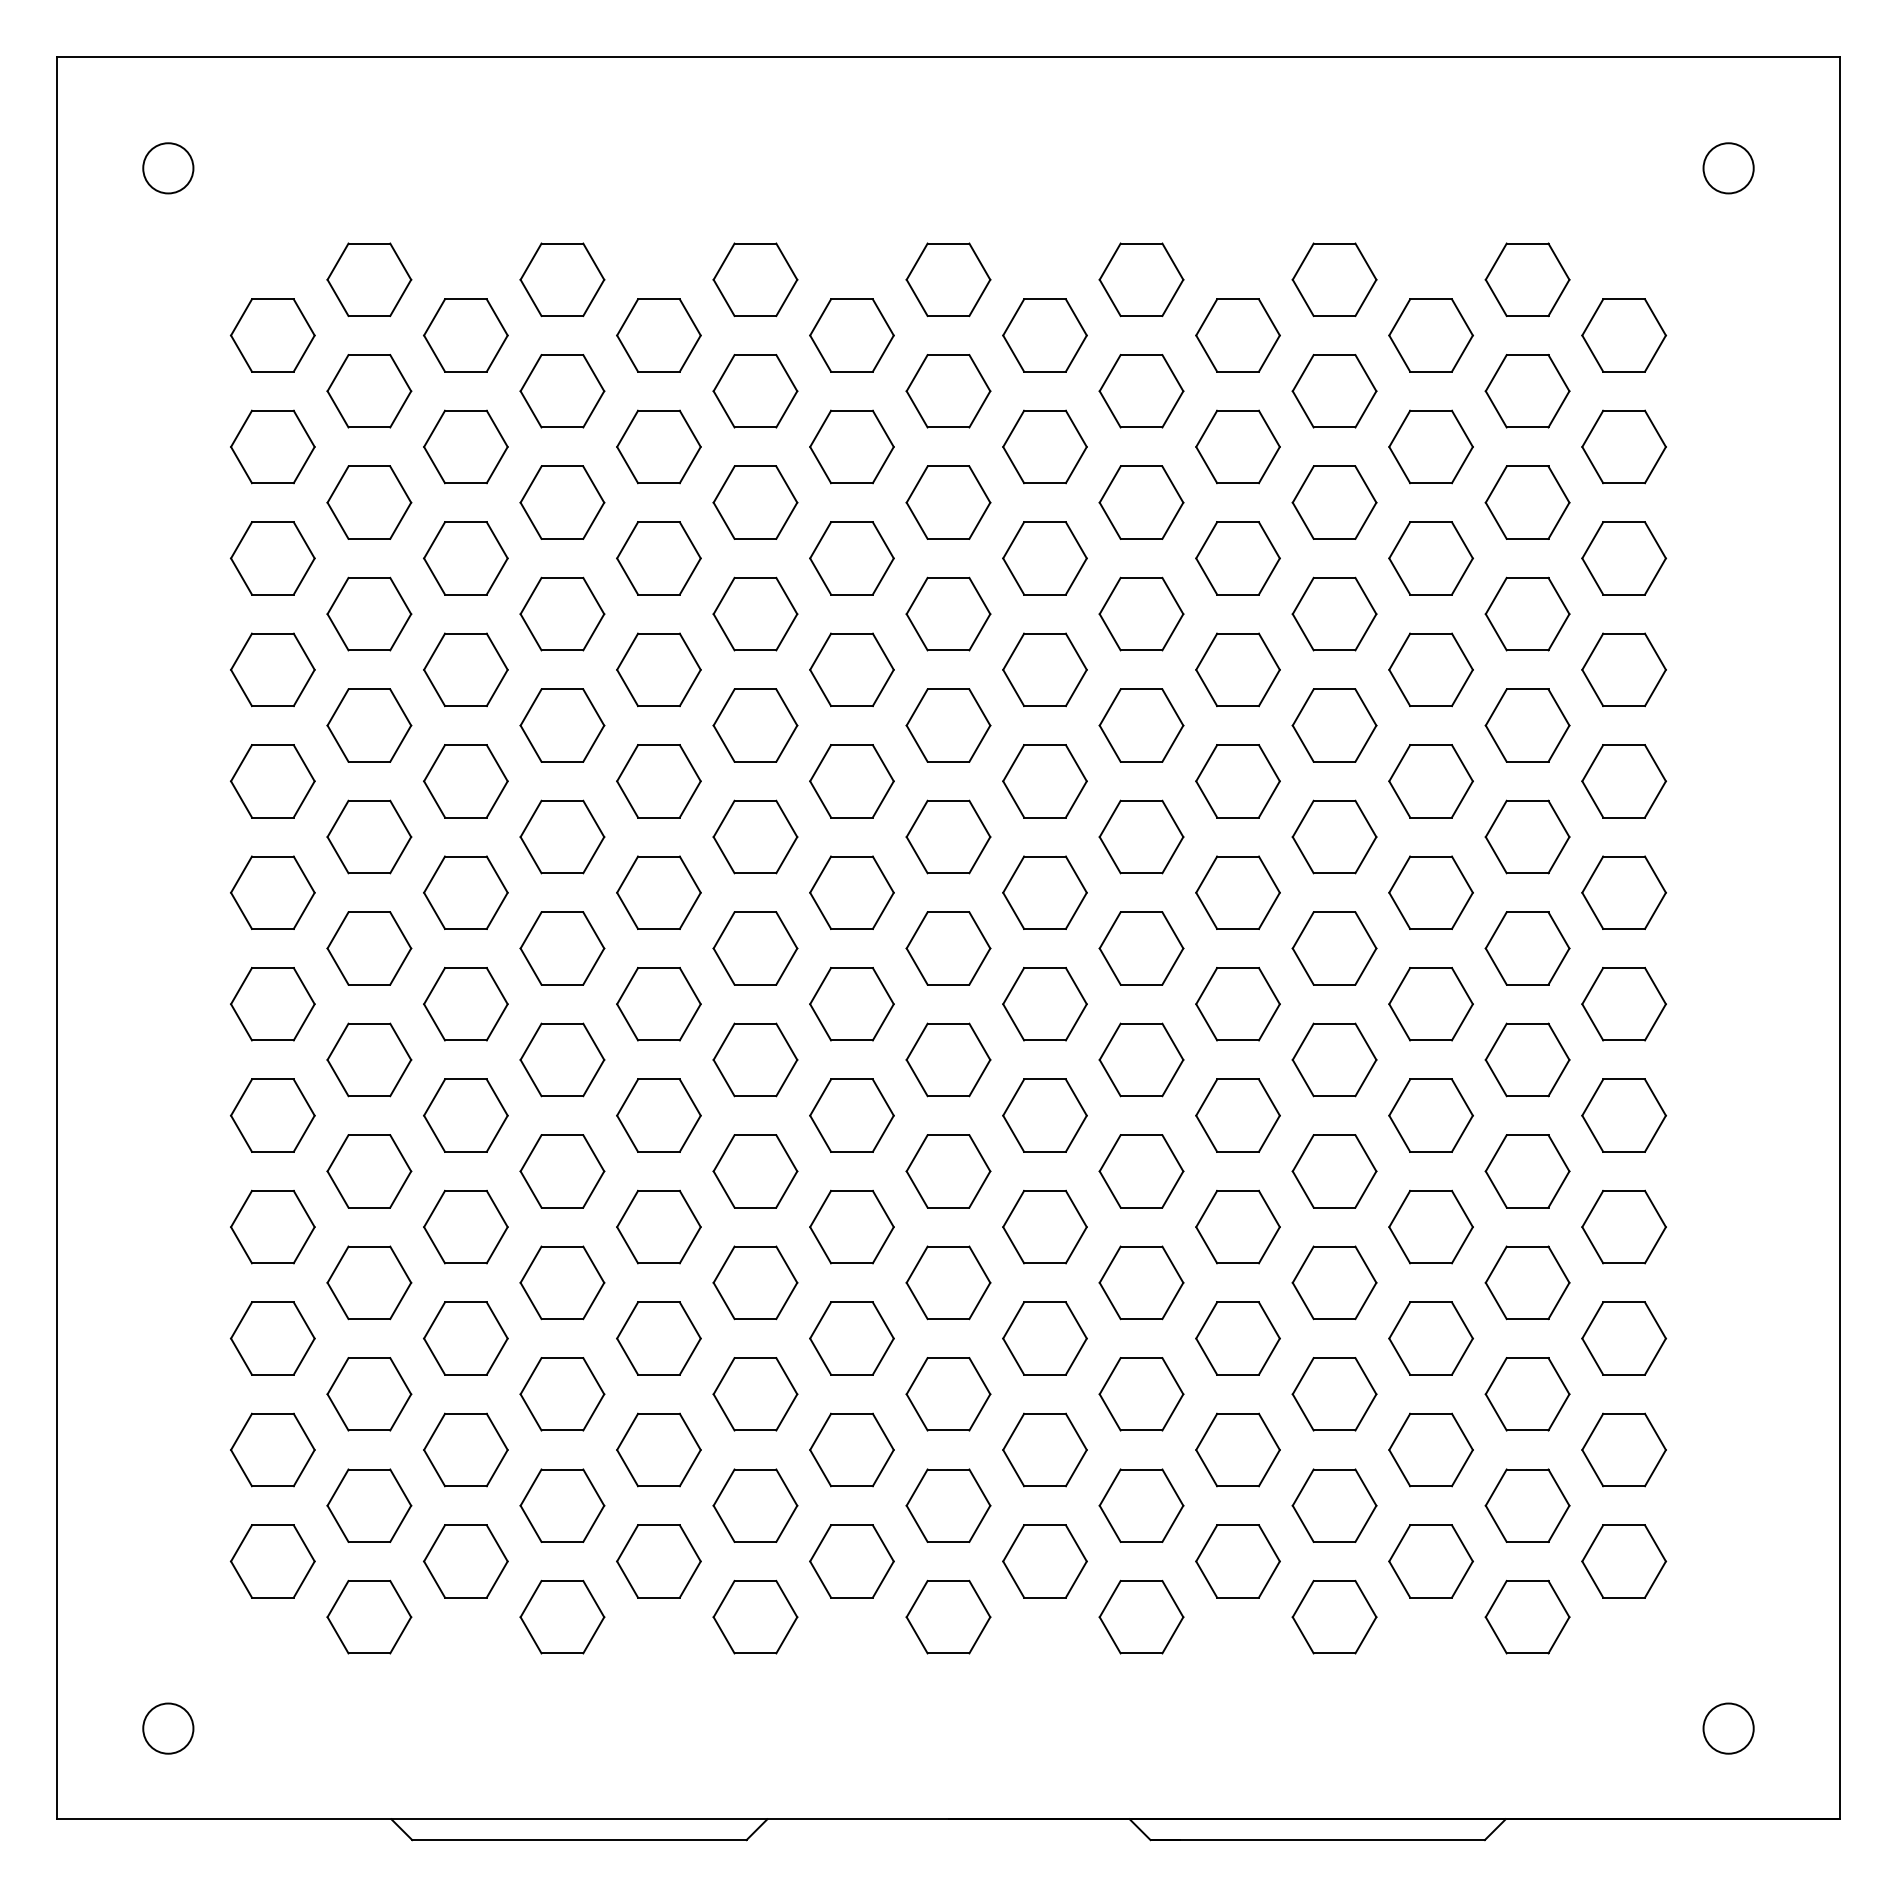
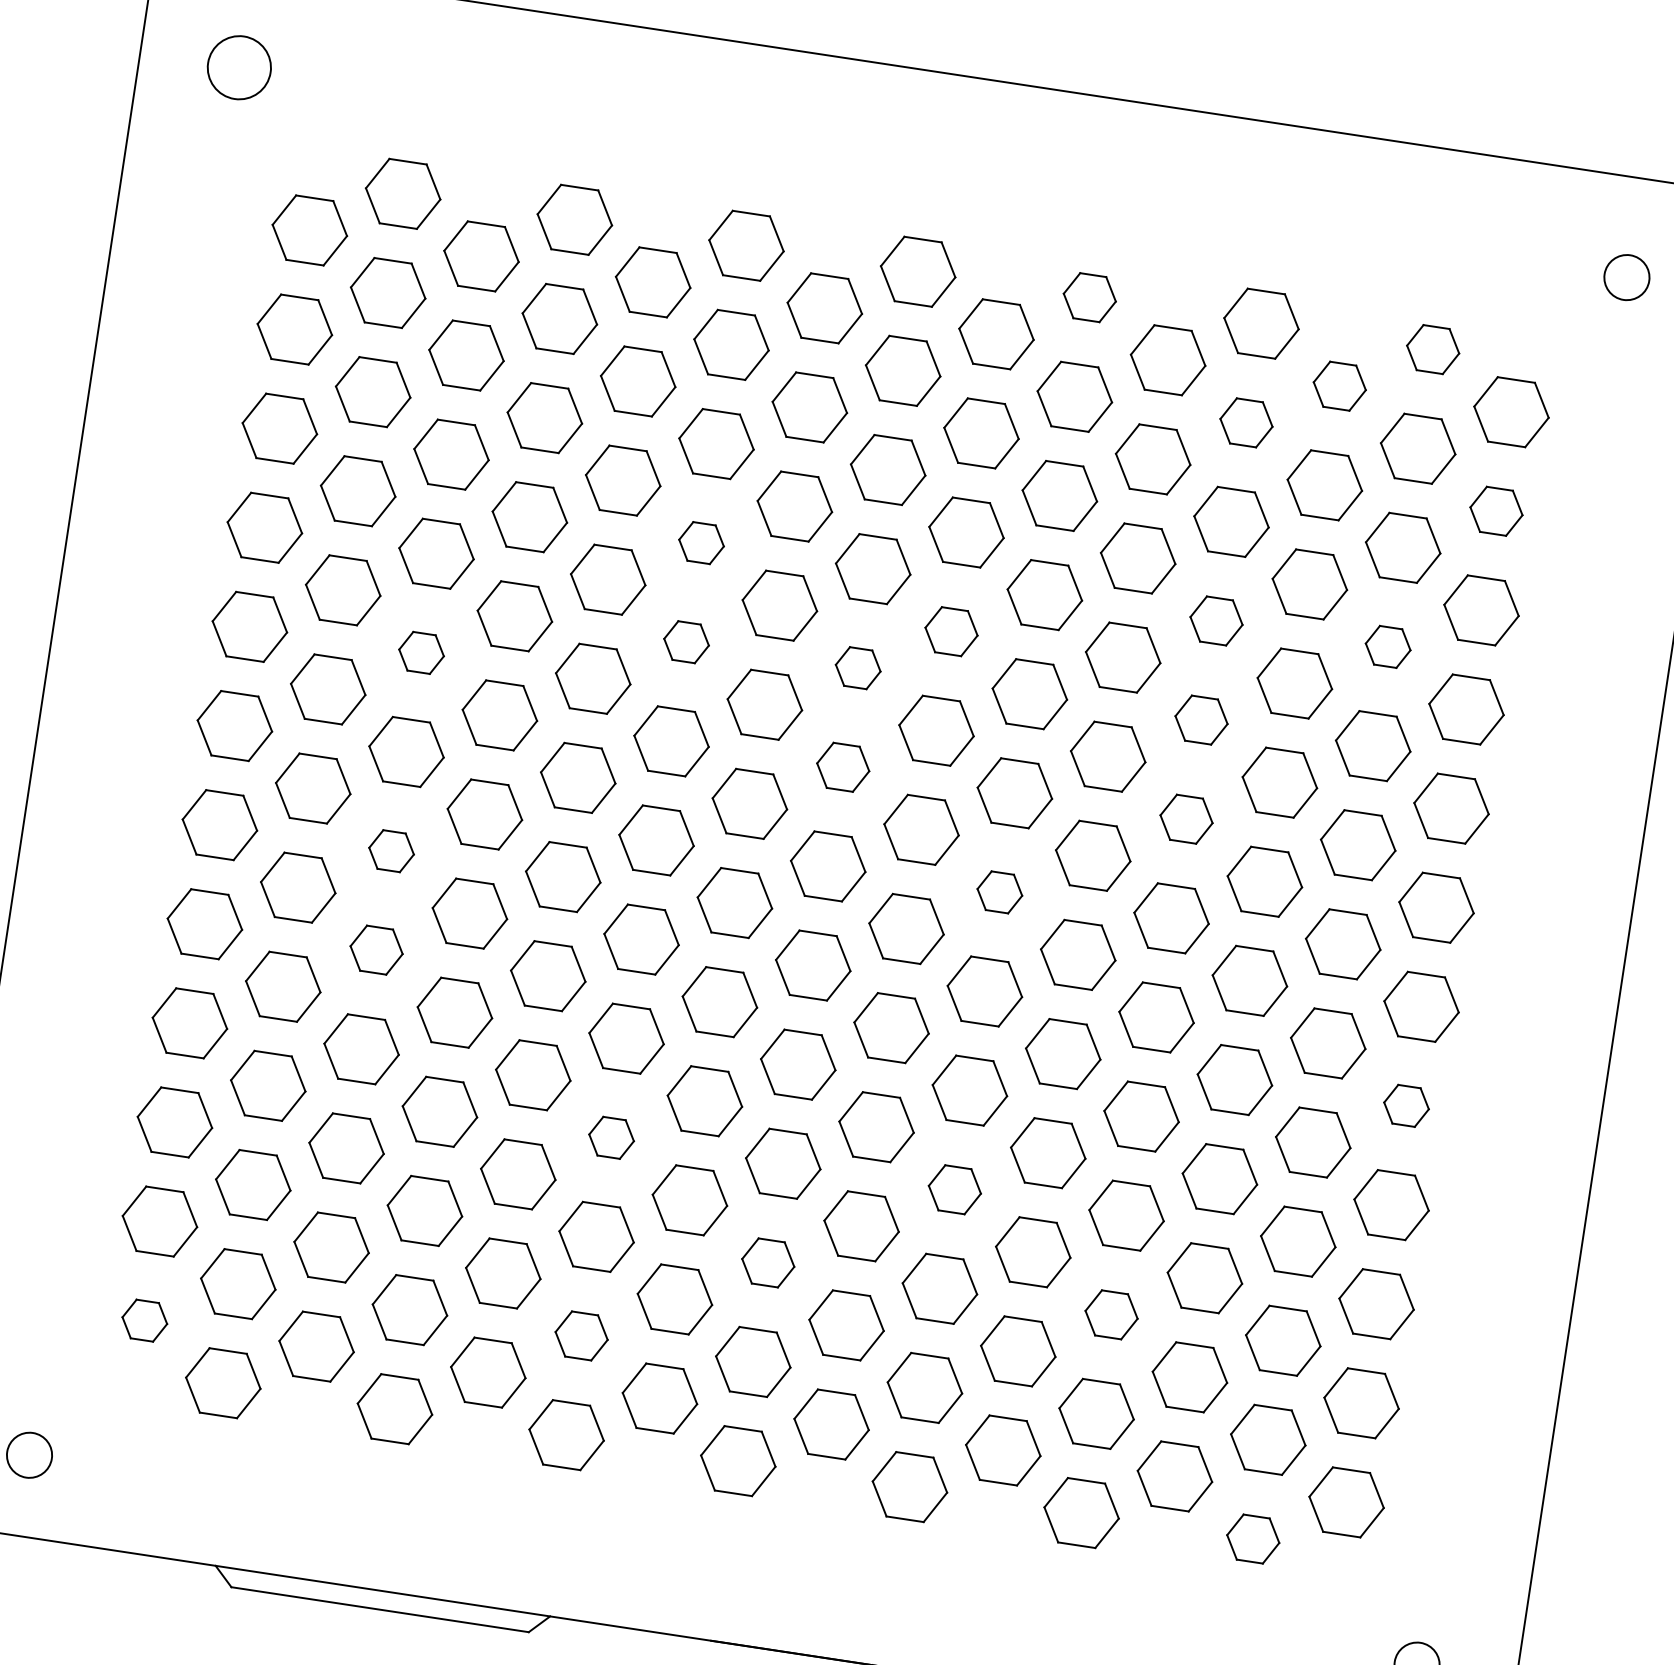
circle: (168, 168) -> (239, 67), size x1.4
part: (1141, 279) -> (1089, 297), size x0.7
part: (1527, 279) -> (1433, 349), size x0.7
part: (1430, 335) -> (1339, 386), size x0.7
part: (1334, 391) -> (1246, 423), size x0.7
part: (1623, 446) -> (1496, 510), size x0.7
part: (755, 613) -> (701, 542), size x0.6
part: (1334, 613) -> (1216, 620), size x0.7
part: (1527, 613) -> (1388, 646), size x0.6
part: (1044, 669) -> (951, 631), size x0.7
part: (755, 725) -> (686, 642), size x0.6
part: (948, 725) -> (858, 668), size x0.6
part: (1334, 725) -> (1201, 720), size x0.7
part: (465, 781) -> (421, 652), size x0.6
part: (948, 836) -> (843, 766), size x0.7
part: (1334, 836) -> (1186, 818), size x0.7
part: (1141, 948) -> (999, 892), size x0.6
part: (465, 1004) -> (391, 851), size x0.6
part: (465, 1115) -> (376, 950), size x0.7
part: (1623, 1115) -> (1406, 1105), size x0.6
part: (755, 1282) -> (611, 1137), size x0.6
part: (1141, 1282) -> (954, 1189), size x0.7
part: (948, 1394) -> (768, 1263), size x0.7
part: (1334, 1394) -> (1111, 1314), size x0.7
part: (755, 1505) -> (581, 1335), size x0.7
part: (272, 1561) -> (144, 1320), size x0.6
part: (1527, 1617) -> (1253, 1539), size x0.7

